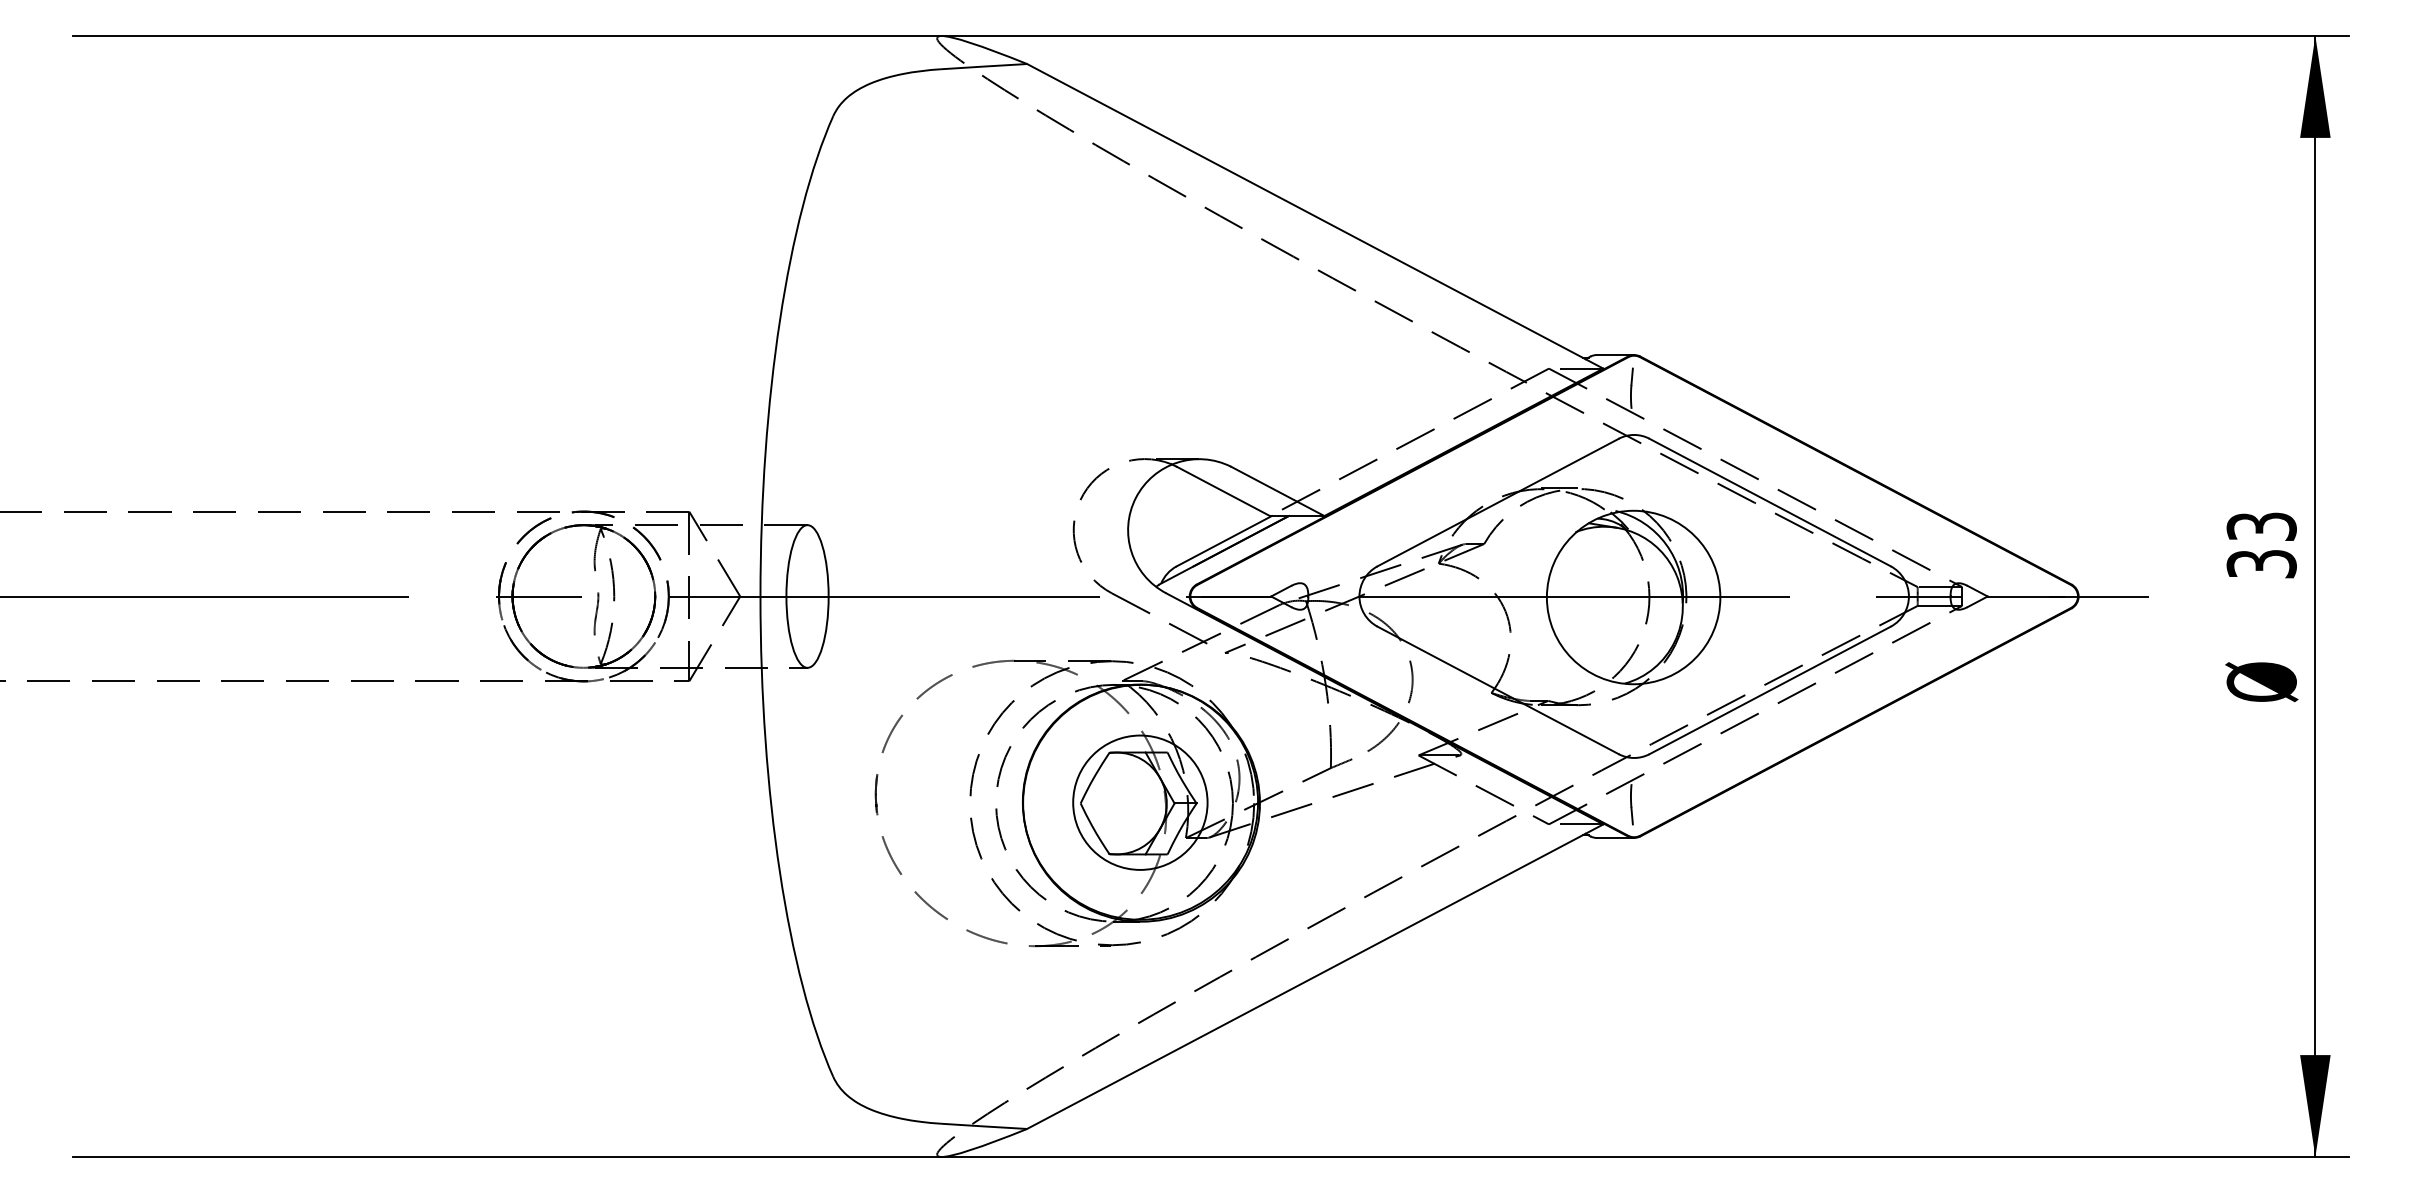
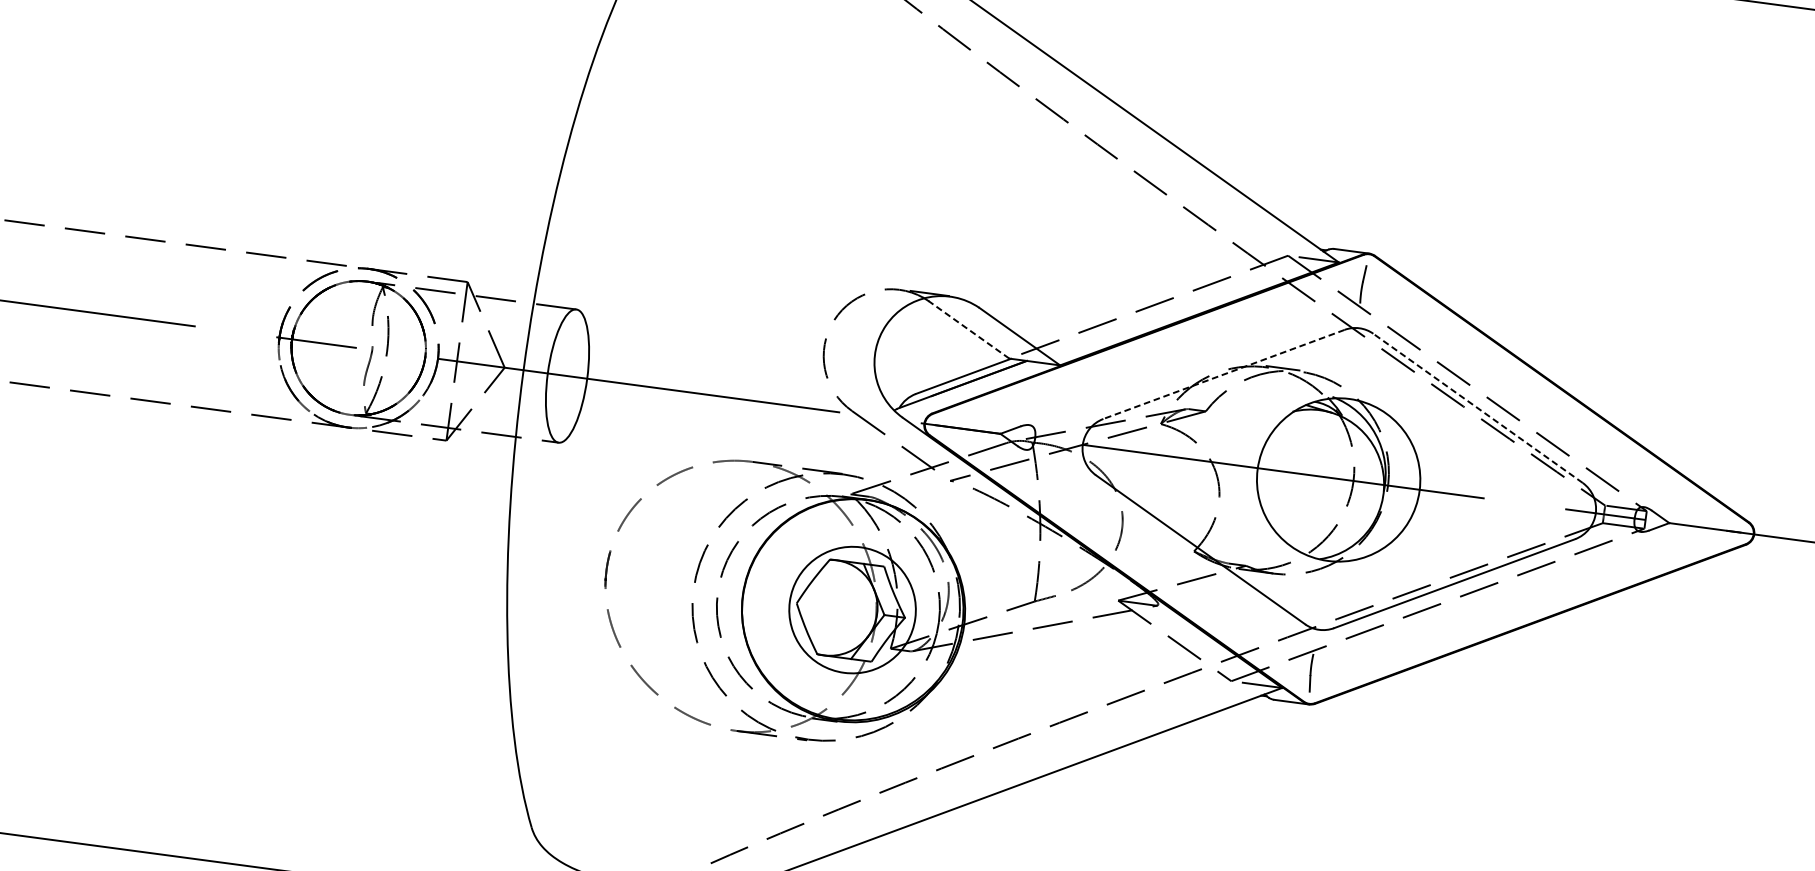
line: (1223, 491) -> (968, 329), solid -> dashed
line: (1497, 502) -> (1223, 374), solid -> dashed
line: (1769, 502) -> (1477, 408), solid -> dashed

